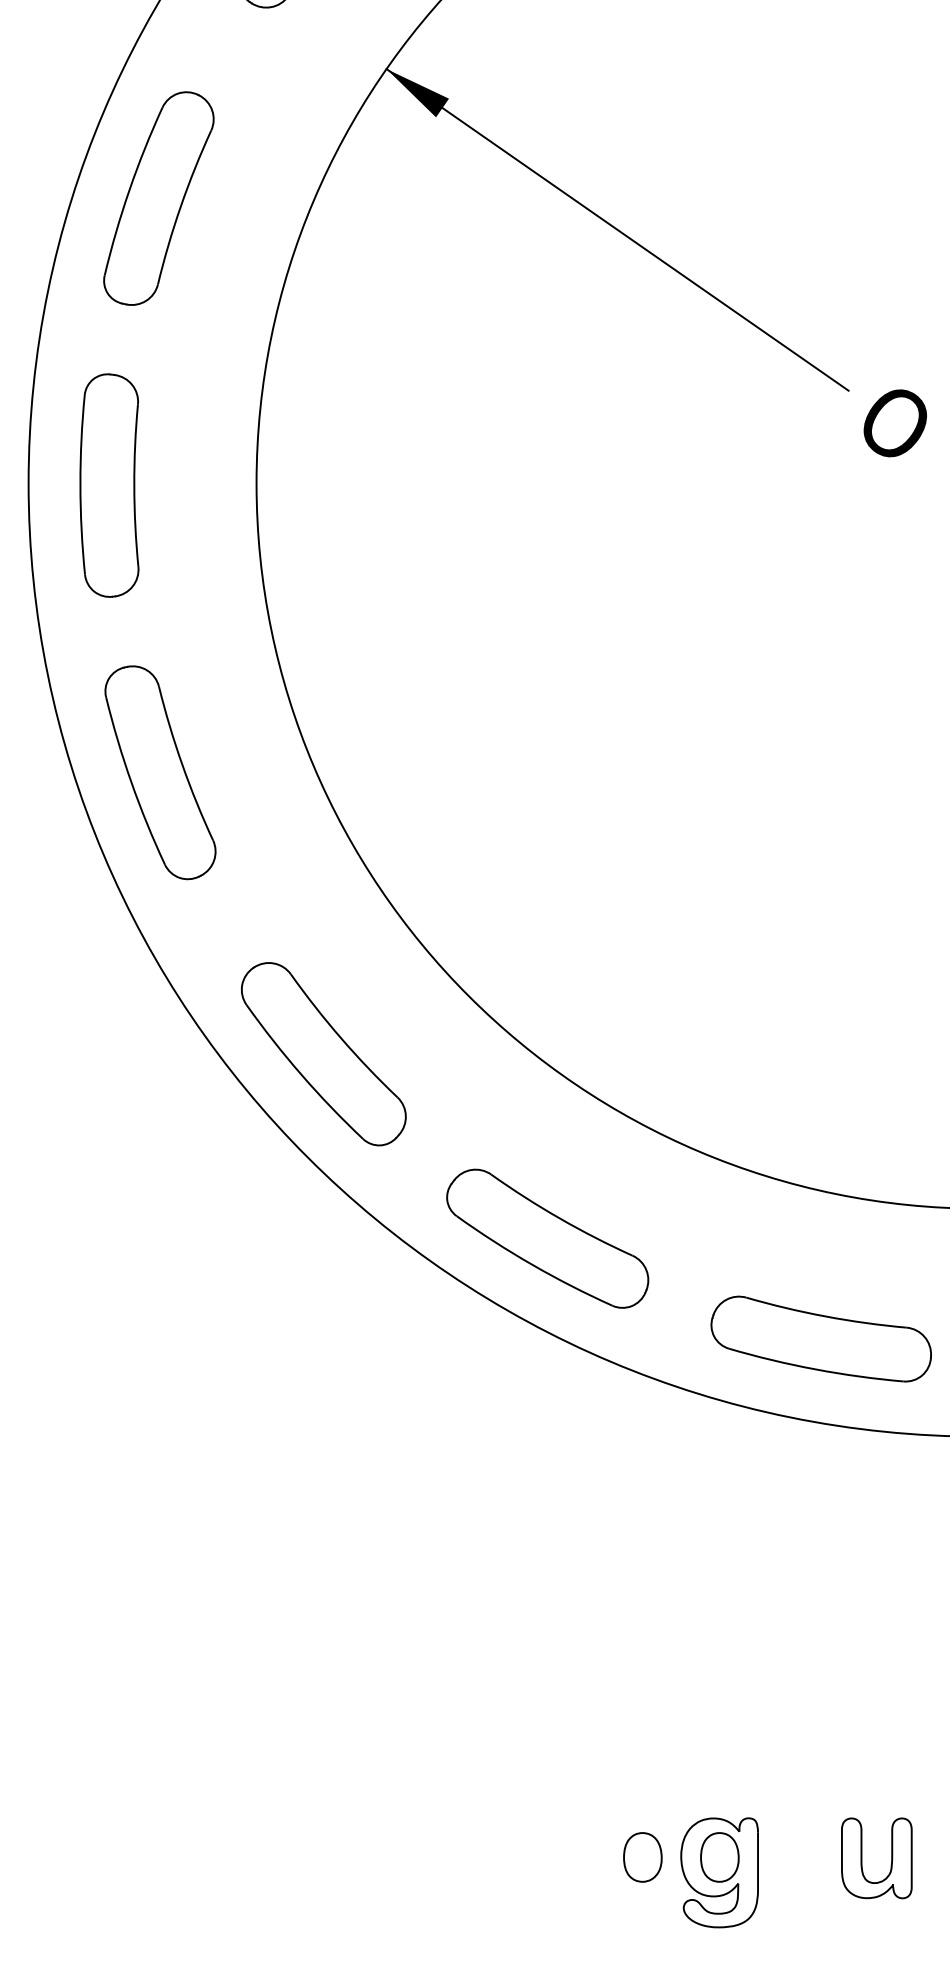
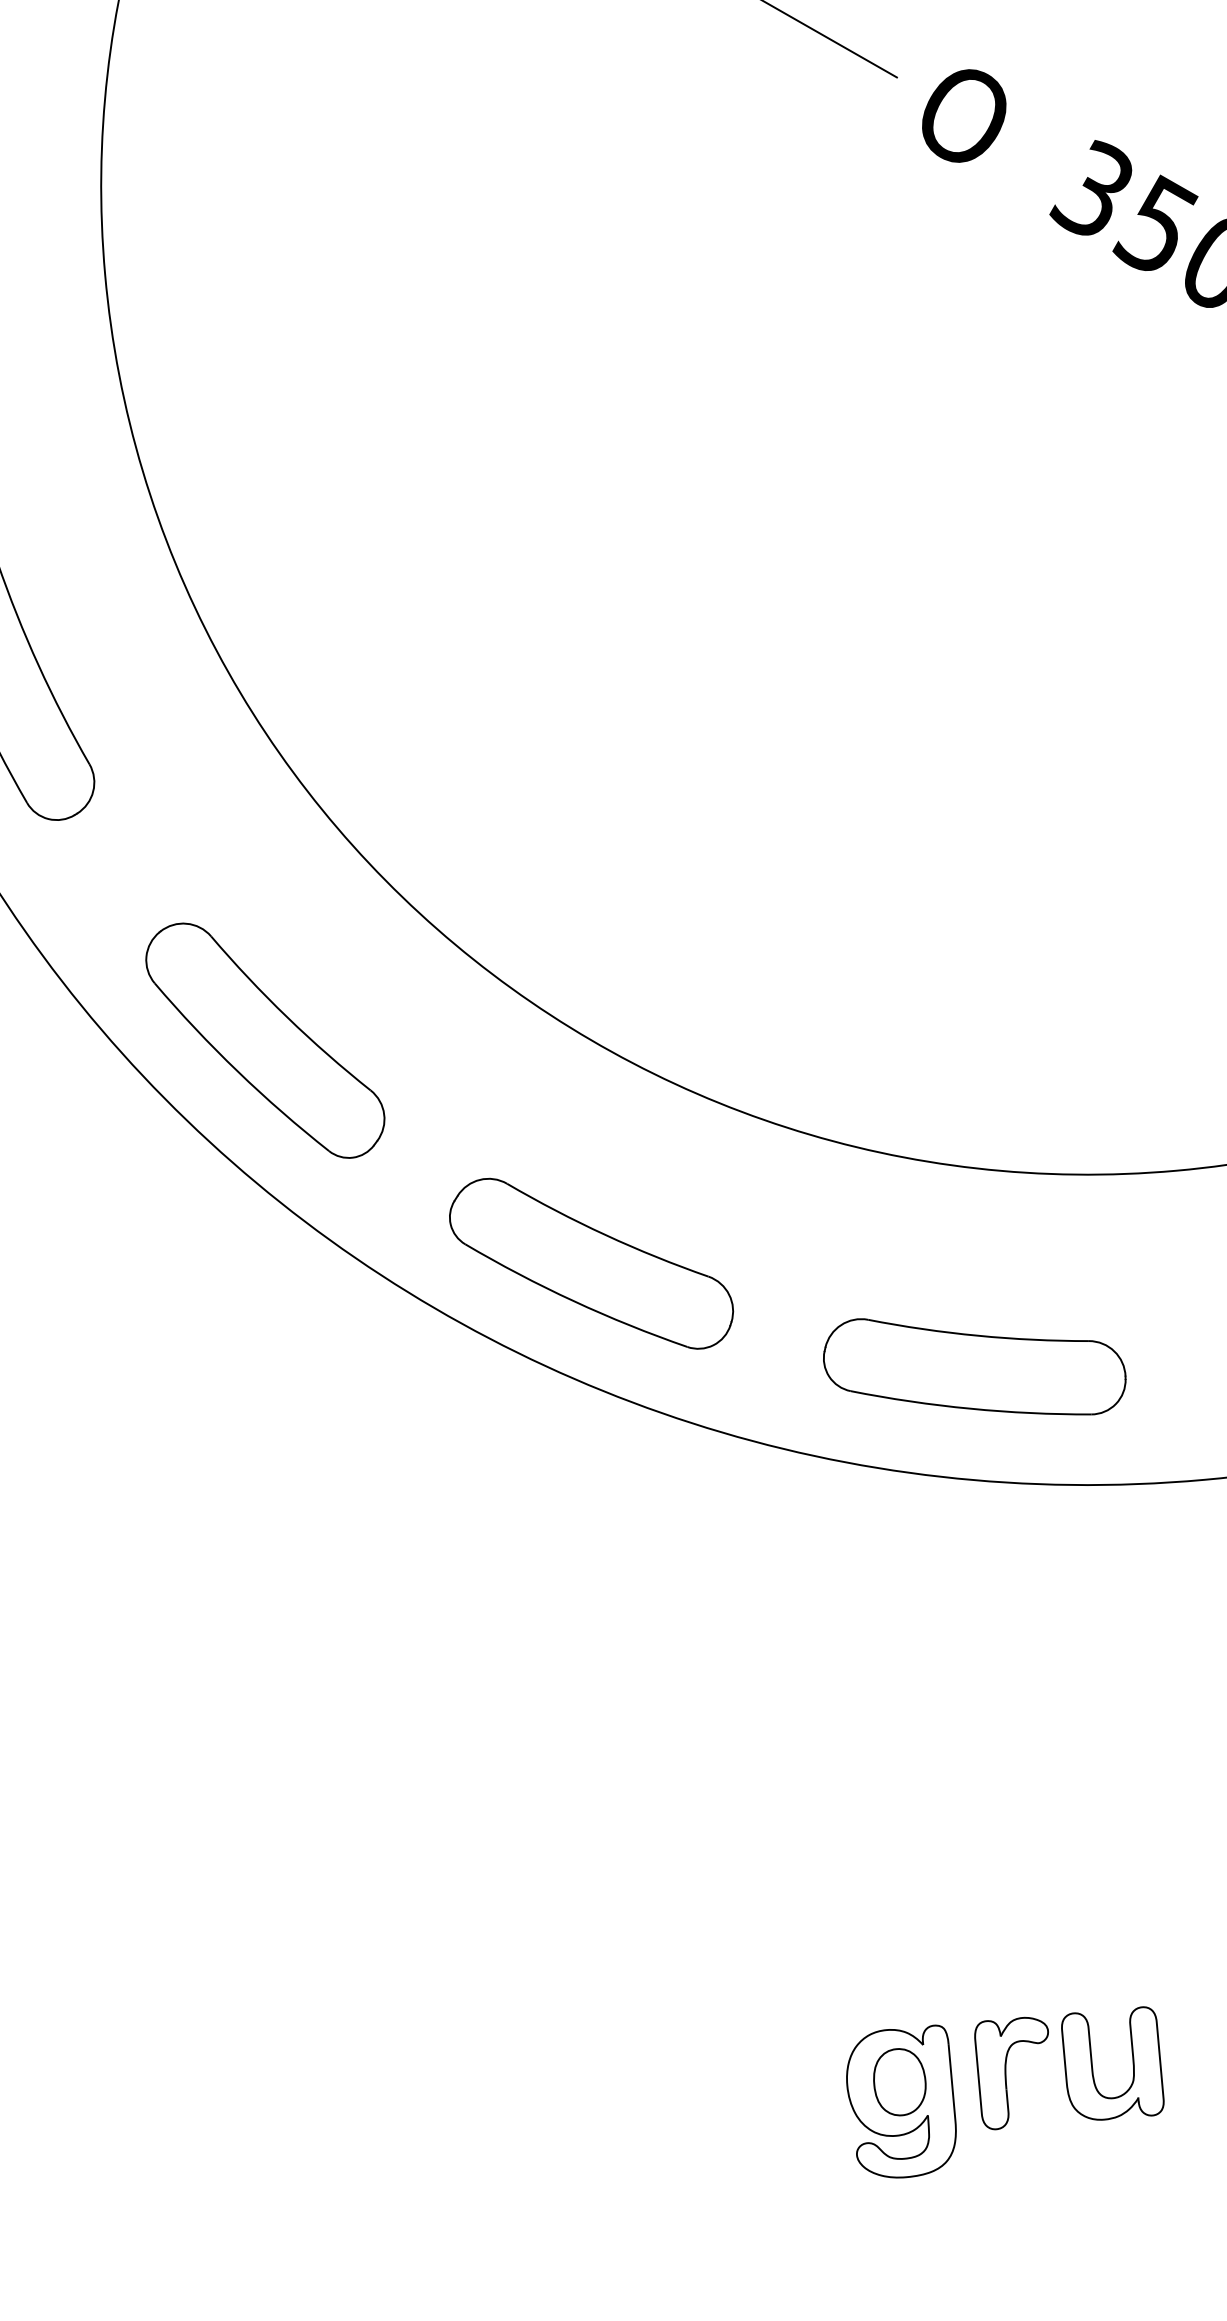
part: (642, 1857) -> (794, 2091), removed
part: (804, 1858) -> (1014, 2073), added

